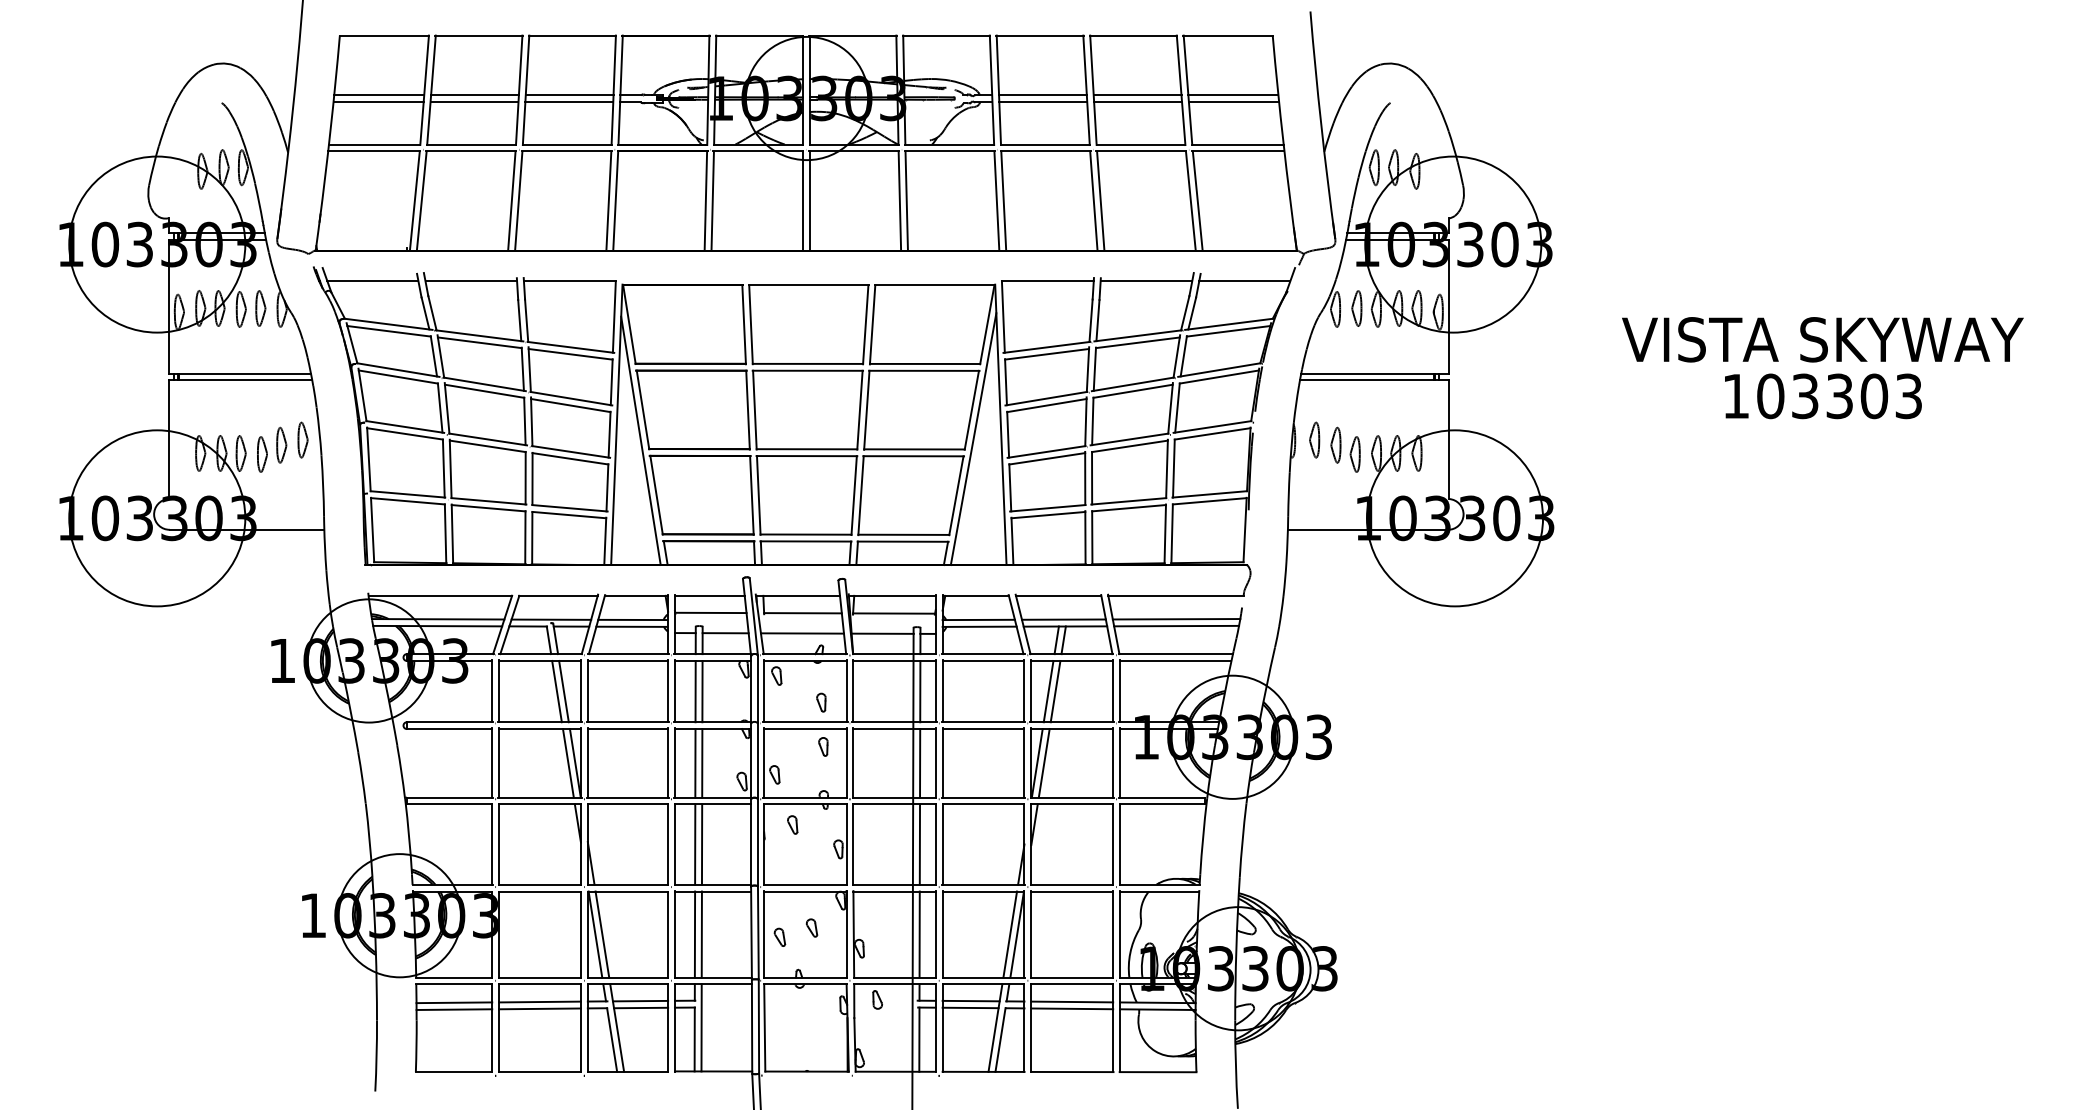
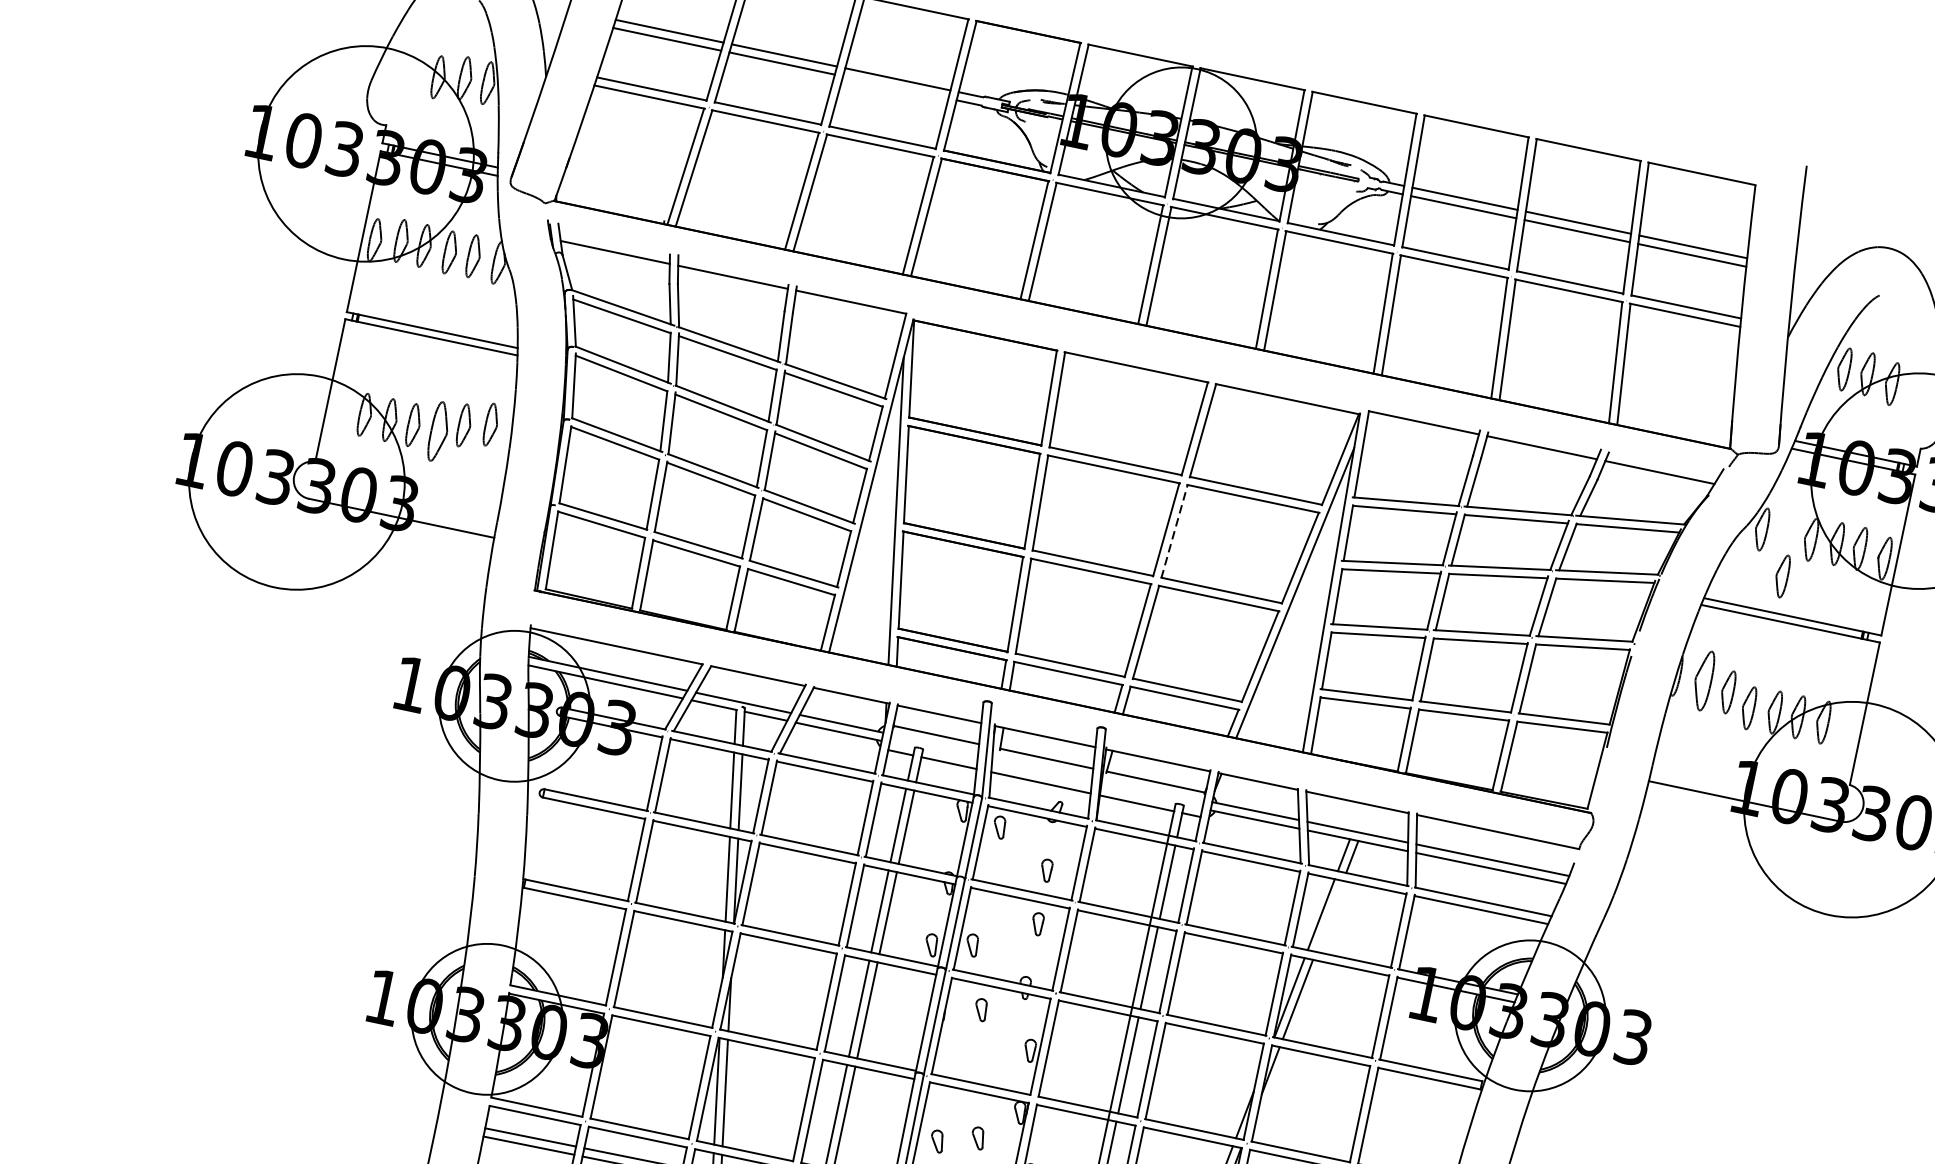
line: (569, 102) -> (895, 87), removed
part: (1356, 308) -> (1781, 576), moved
line: (866, 410) -> (1174, 531), solid -> dashed
part: (1314, 439) -> (1703, 679), size x1.4
part: (262, 454) -> (439, 432), size x1.4
line: (1055, 691) -> (1329, 916), removed

